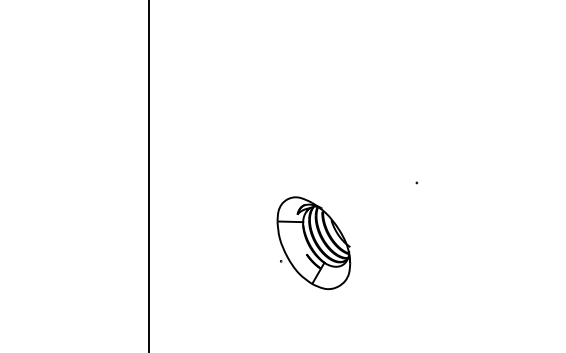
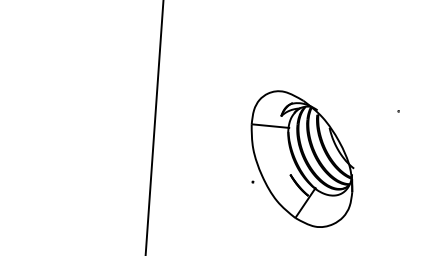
part: (313, 242) -> (301, 158), size x1.6

